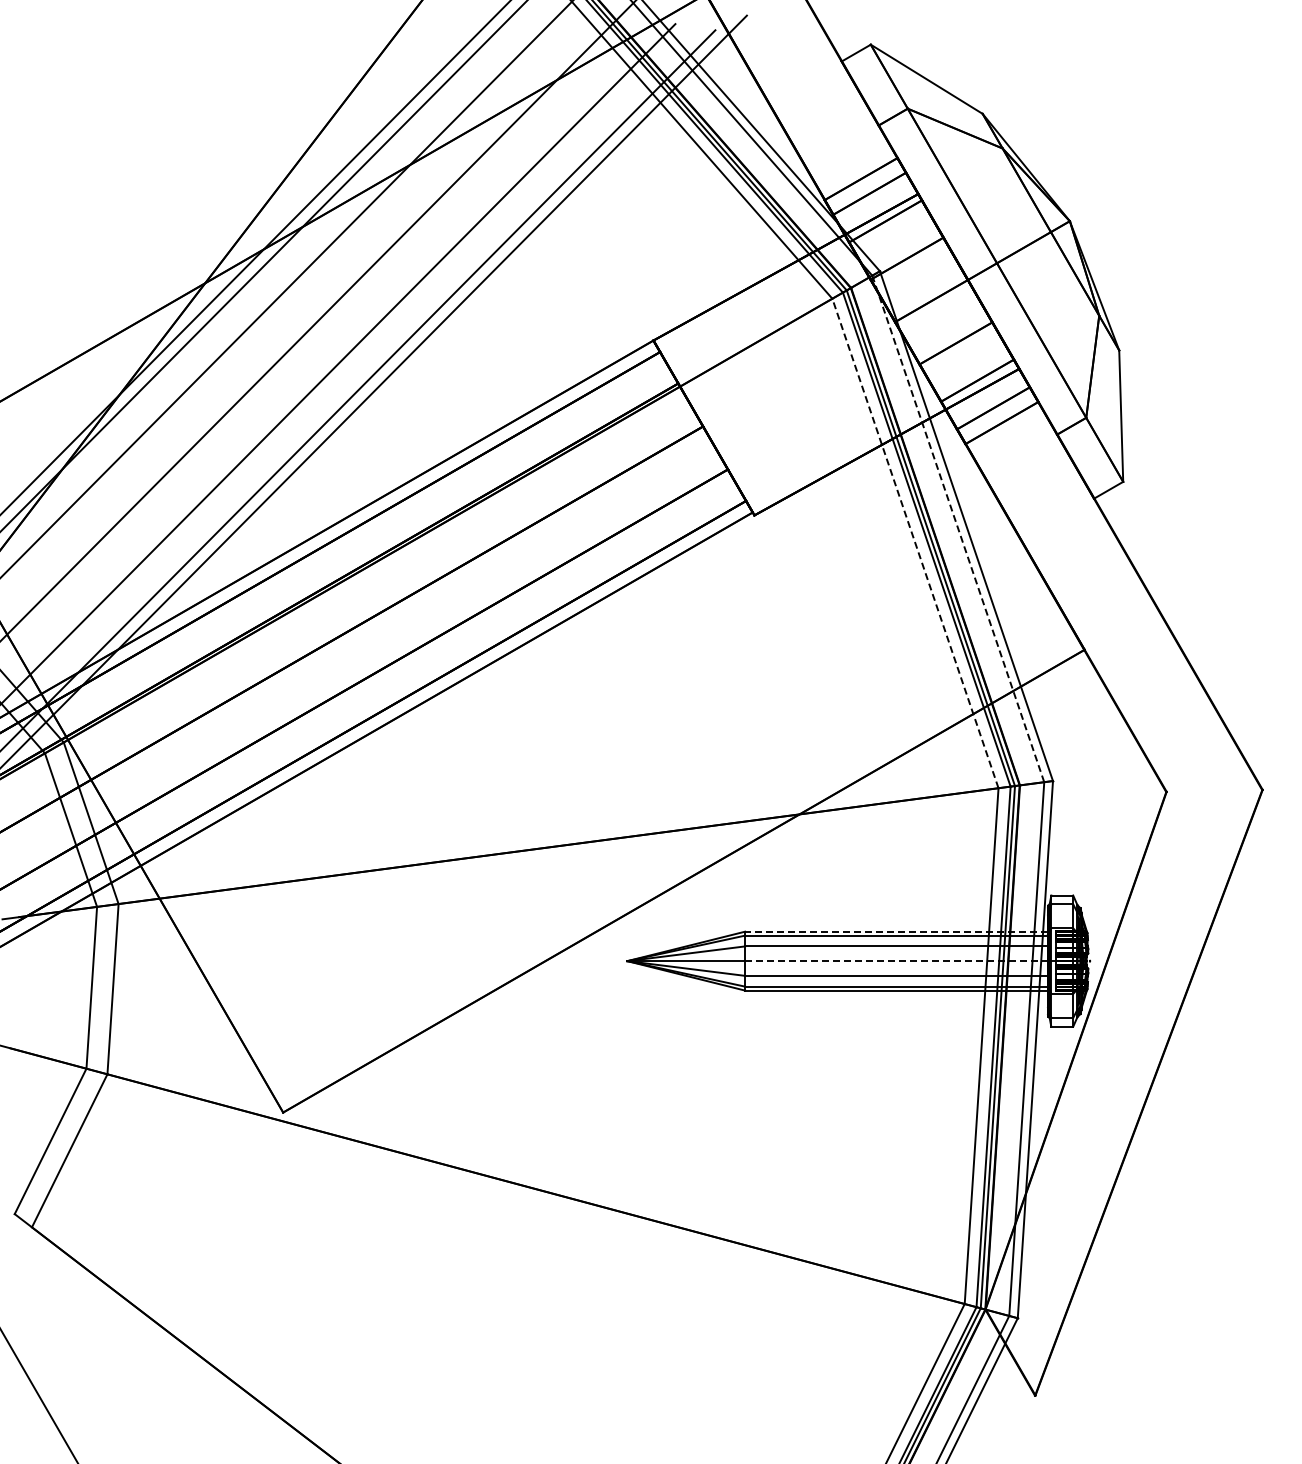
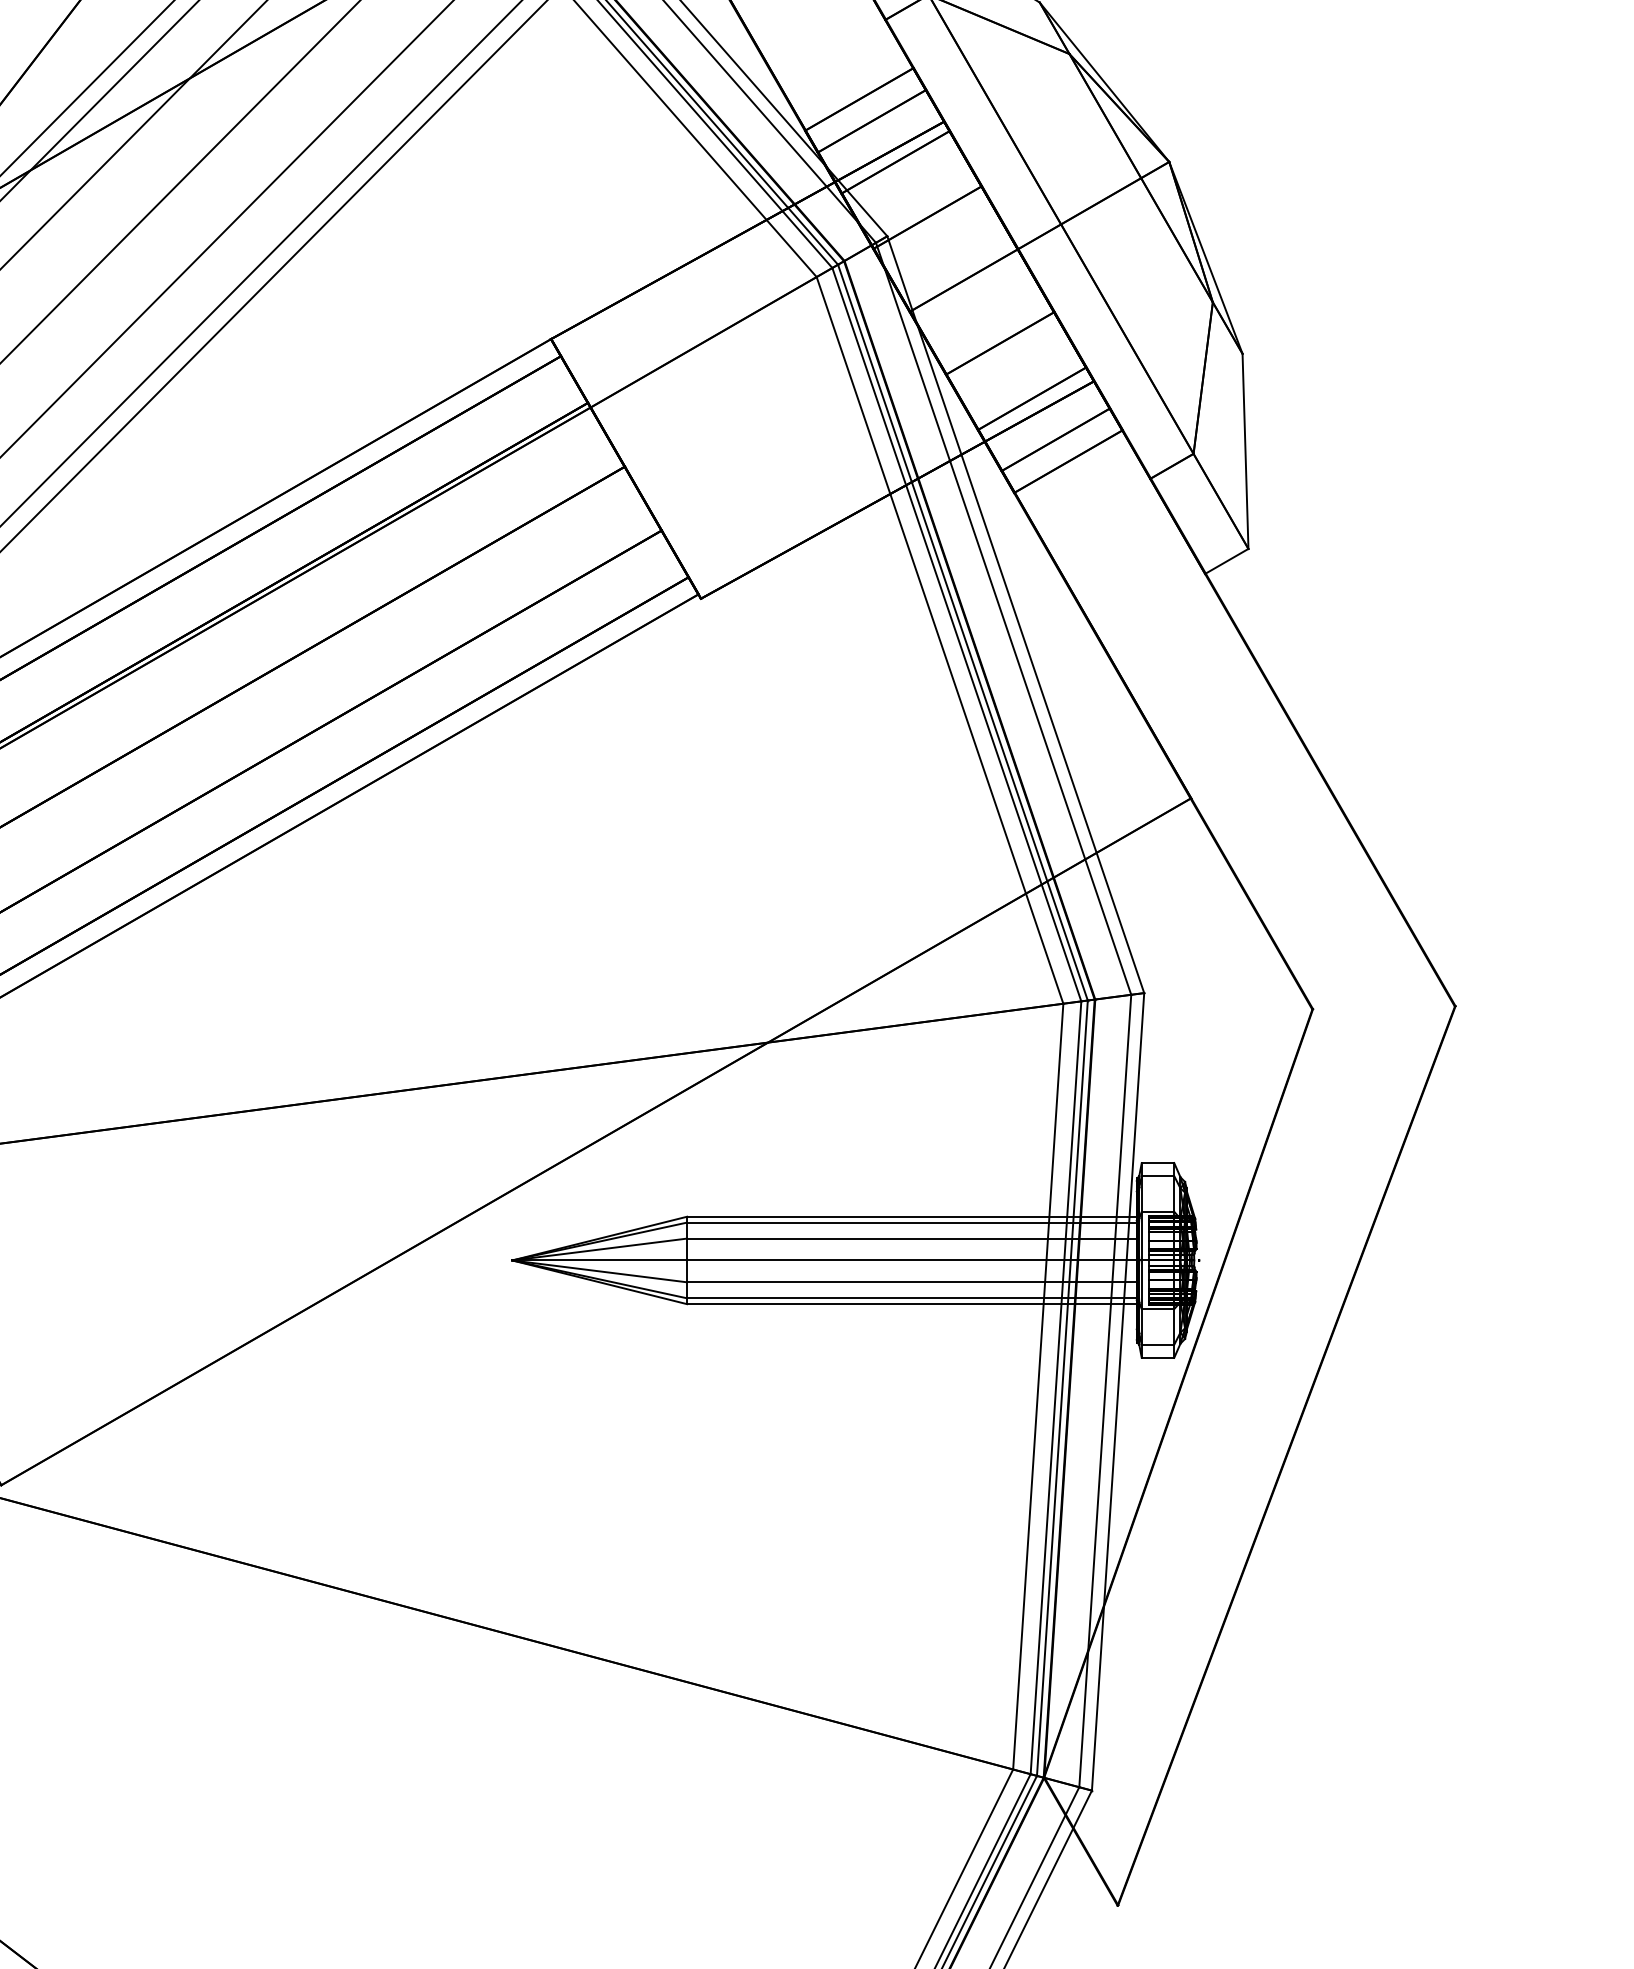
line: (958, 528) -> (1003, 618), dashed -> solid
line: (915, 543) -> (940, 640), dashed -> solid
line: (896, 931) -> (911, 1216), dashed -> solid
line: (897, 961) -> (913, 1260), dashed -> solid

